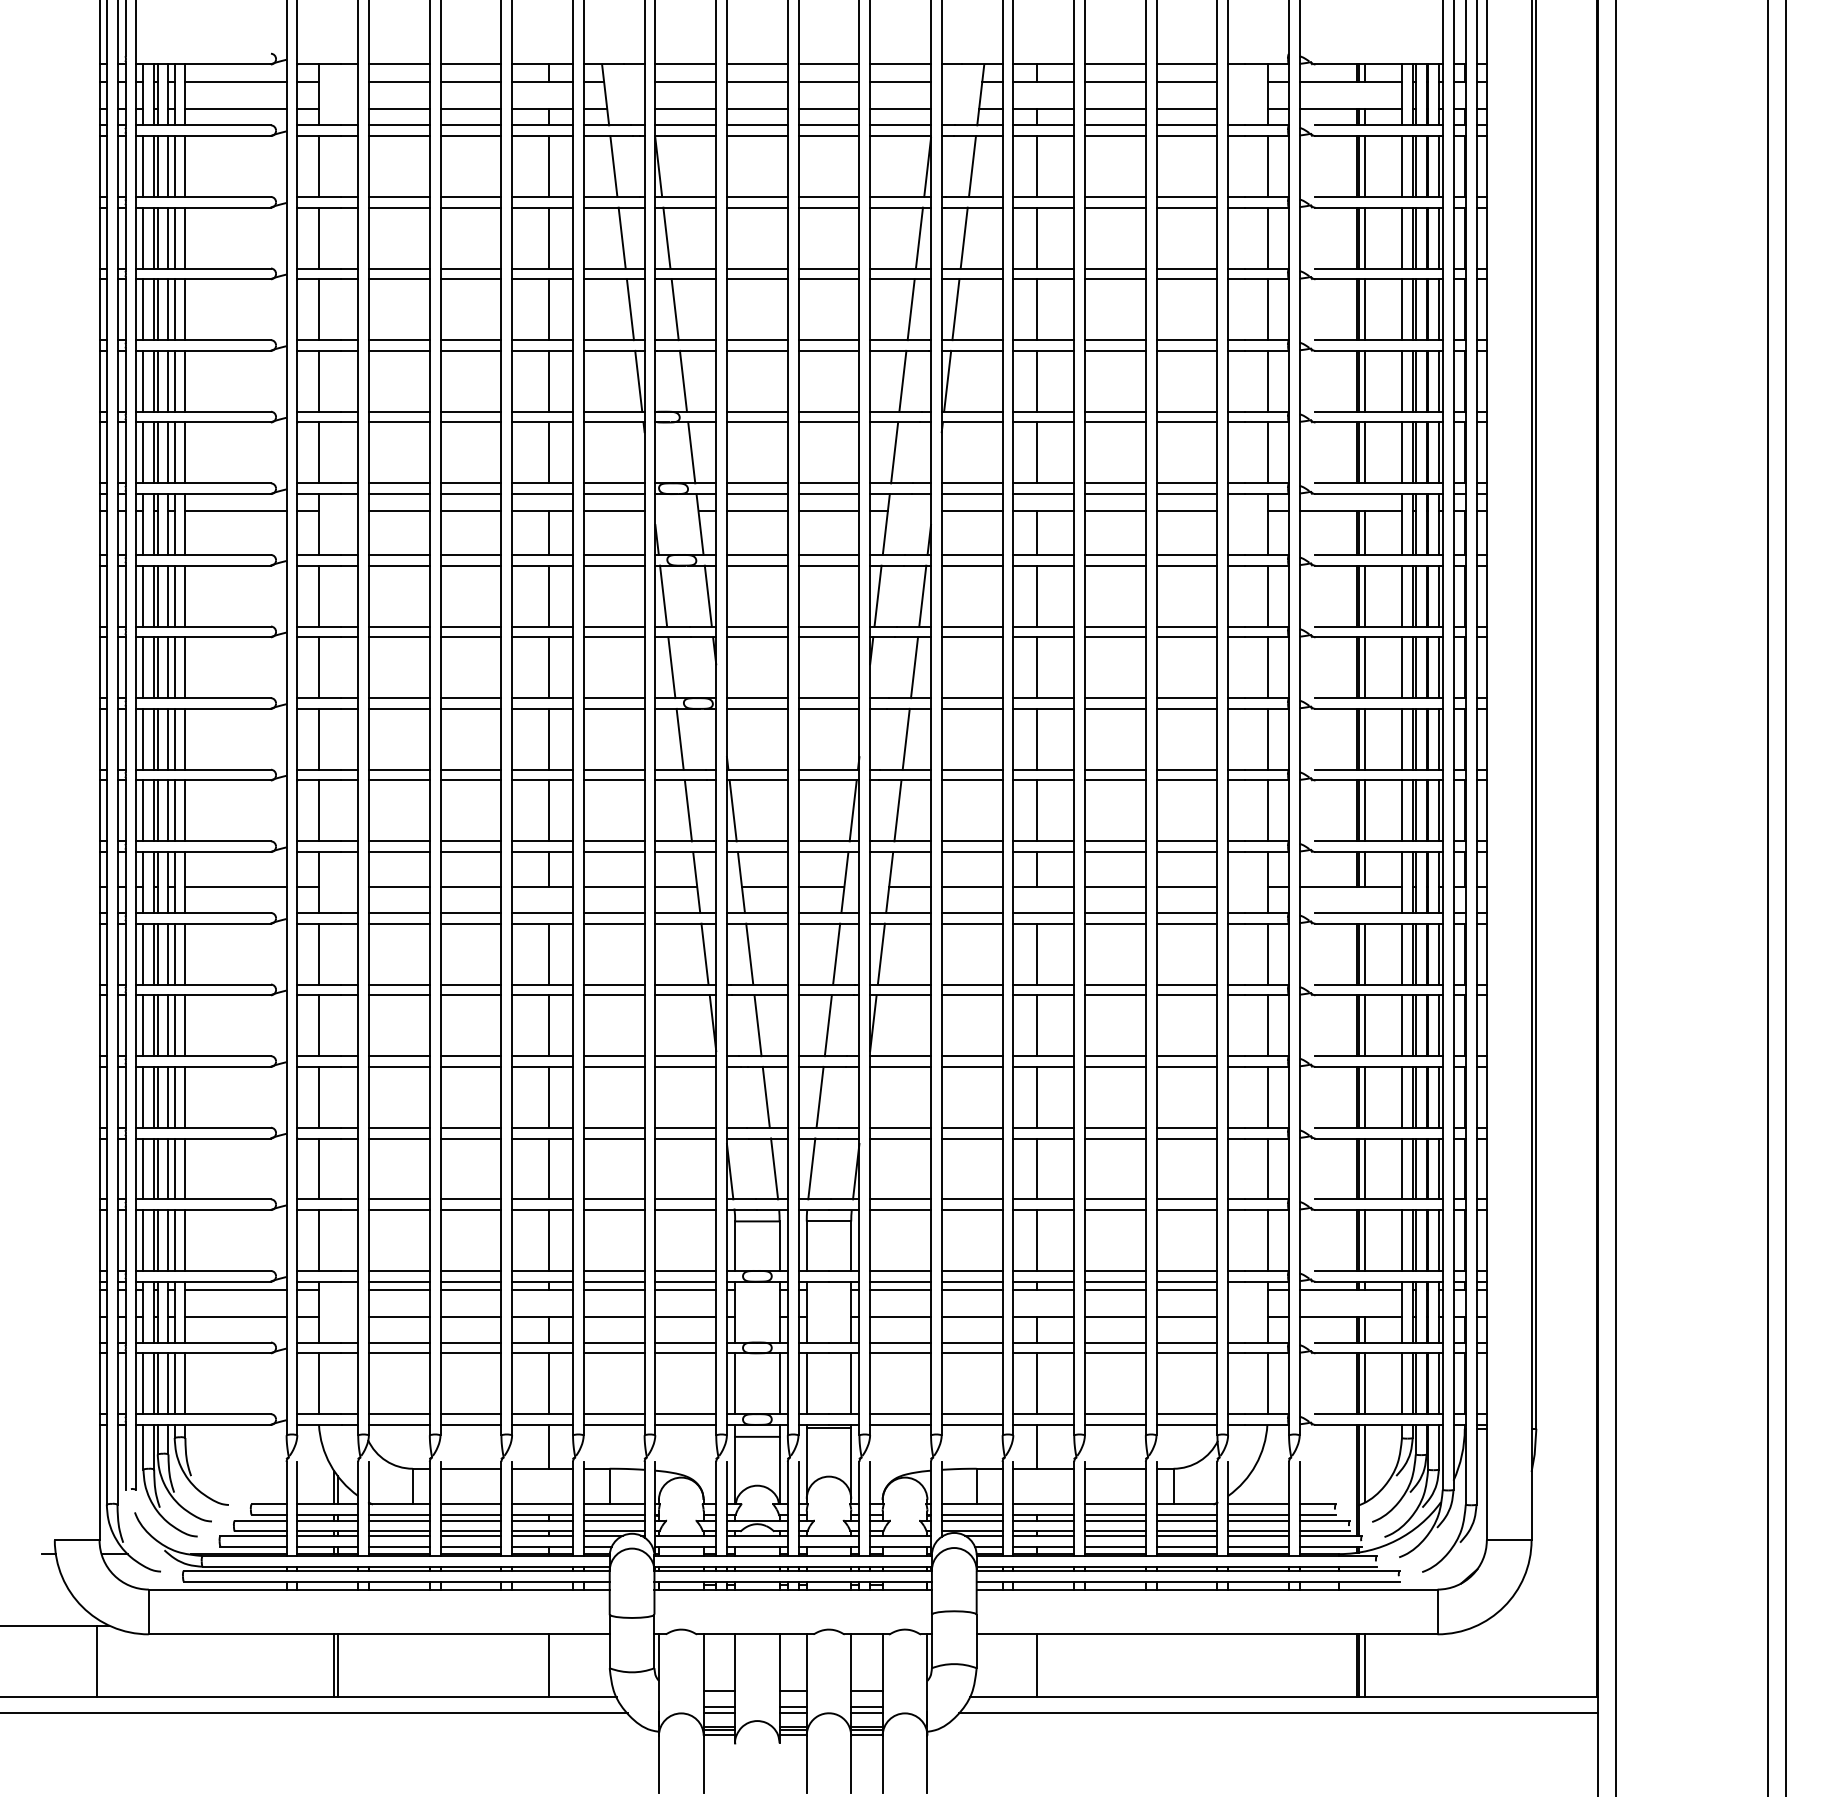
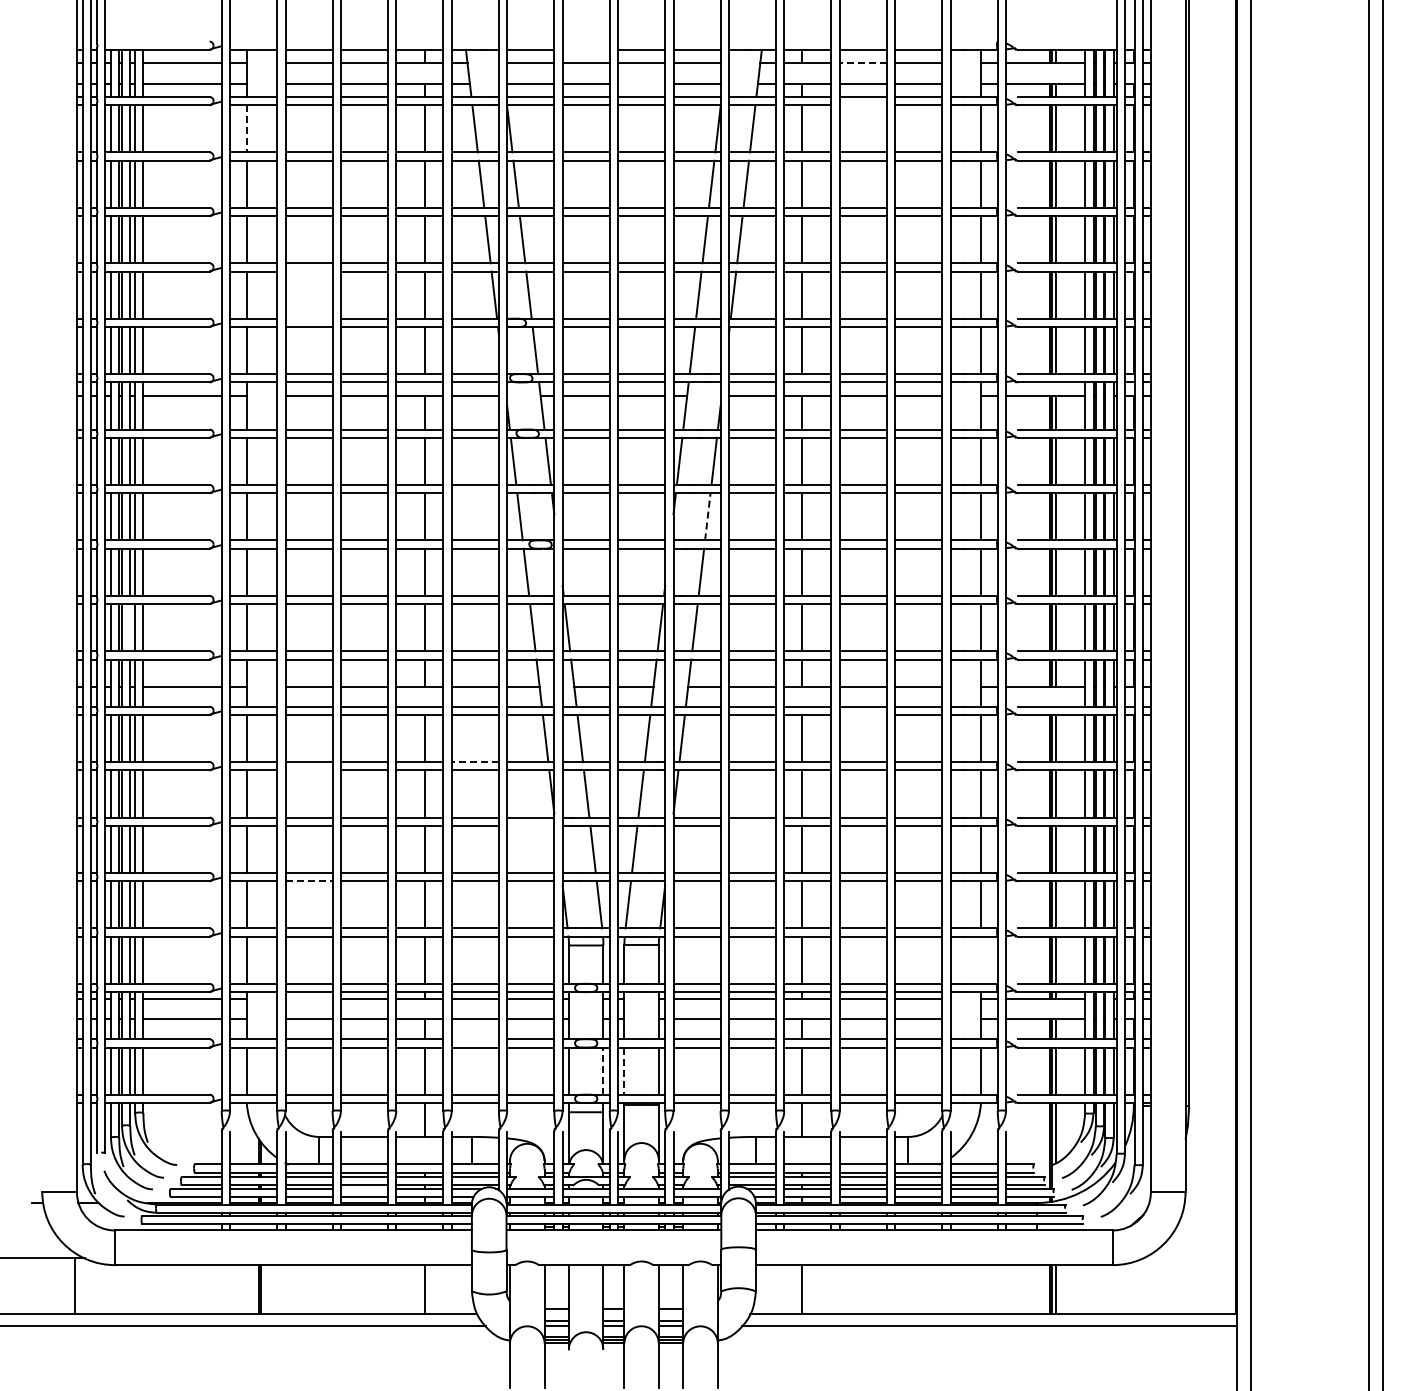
line: (756, 63) -> (585, 49), removed
line: (1115, 82) -> (863, 63), solid -> dashed
line: (828, 109) -> (641, 84), removed
line: (1114, 136) -> (862, 105), removed
line: (318, 166) -> (246, 128), solid -> dashed
line: (398, 350) -> (308, 271), removed
line: (398, 411) -> (308, 318), removed
line: (613, 637) -> (474, 493), removed
line: (914, 667) -> (707, 516), solid -> dashed
line: (168, 810) -> (130, 627), removed
line: (1114, 924) -> (862, 715), removed
line: (614, 985) -> (475, 762), solid -> dashed
line: (398, 995) -> (308, 770), removed
line: (685, 1066) -> (530, 825), removed
line: (972, 1066) -> (752, 825), removed
line: (399, 1138) -> (309, 881), solid -> dashed
line: (1268, 1239) -> (981, 959), removed
line: (398, 1289) -> (308, 998), removed
line: (613, 1342) -> (474, 1039), removed
line: (779, 1384) -> (603, 1071), solid -> dashed
line: (806, 1384) -> (624, 1071), solid -> dashed
line: (470, 1535) -> (364, 1188), removed

